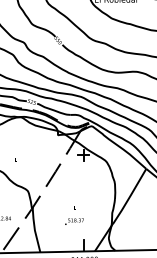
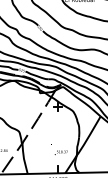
text: (73, 221) -> (60, 152), moved

